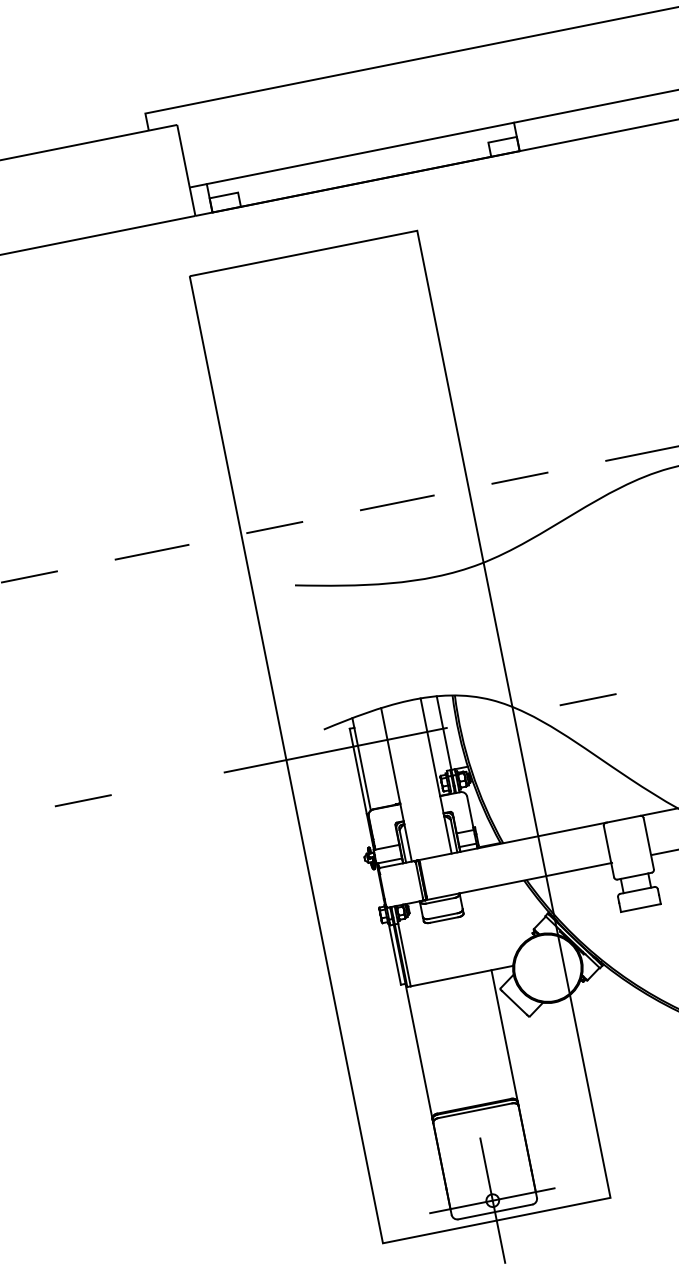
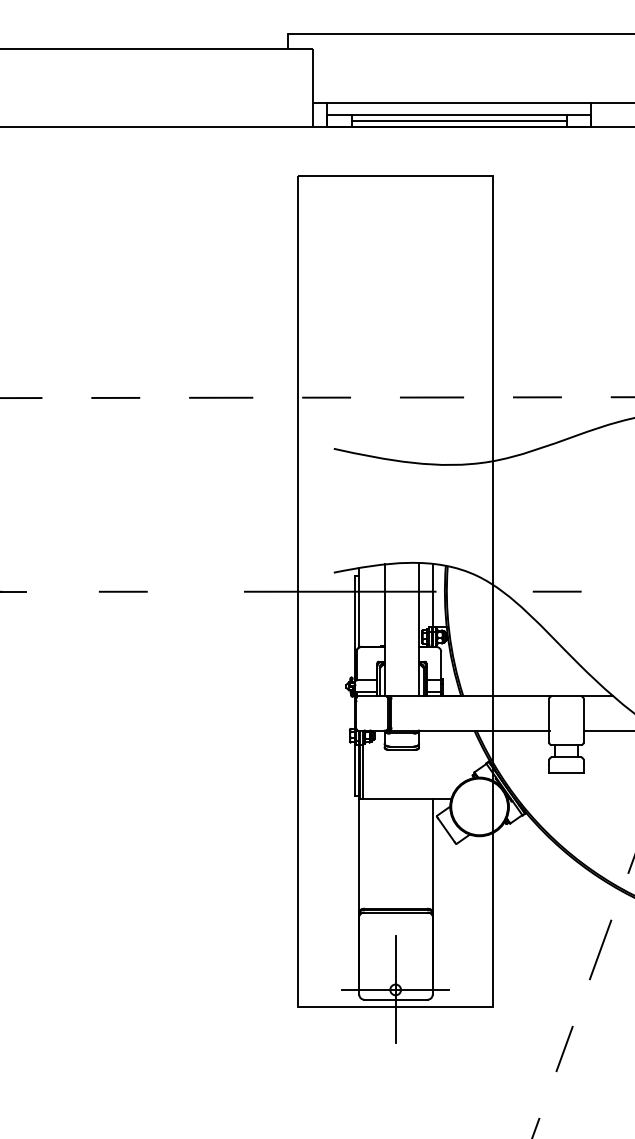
line: (362, 167) -> (458, 114), added
line: (363, 174) -> (458, 120), added

